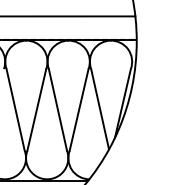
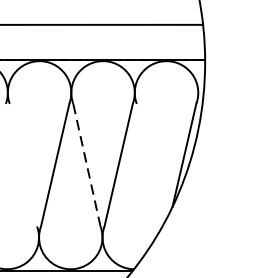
line: (15, 109) -> (23, 164), removed
line: (57, 109) -> (86, 164), solid -> dashed
line: (100, 109) -> (150, 164), removed

